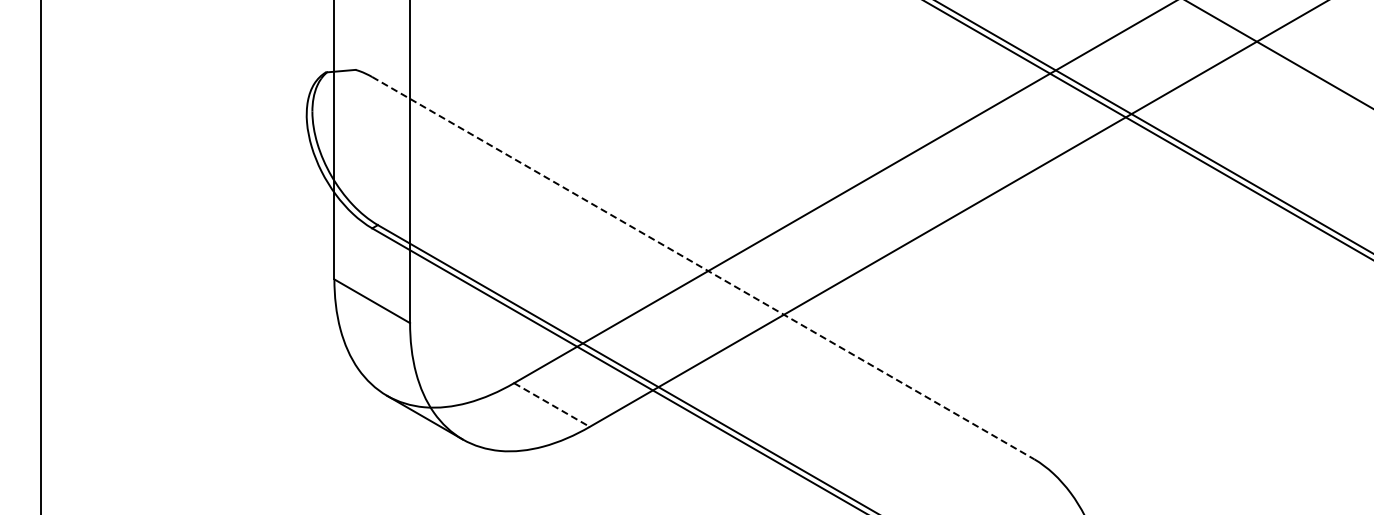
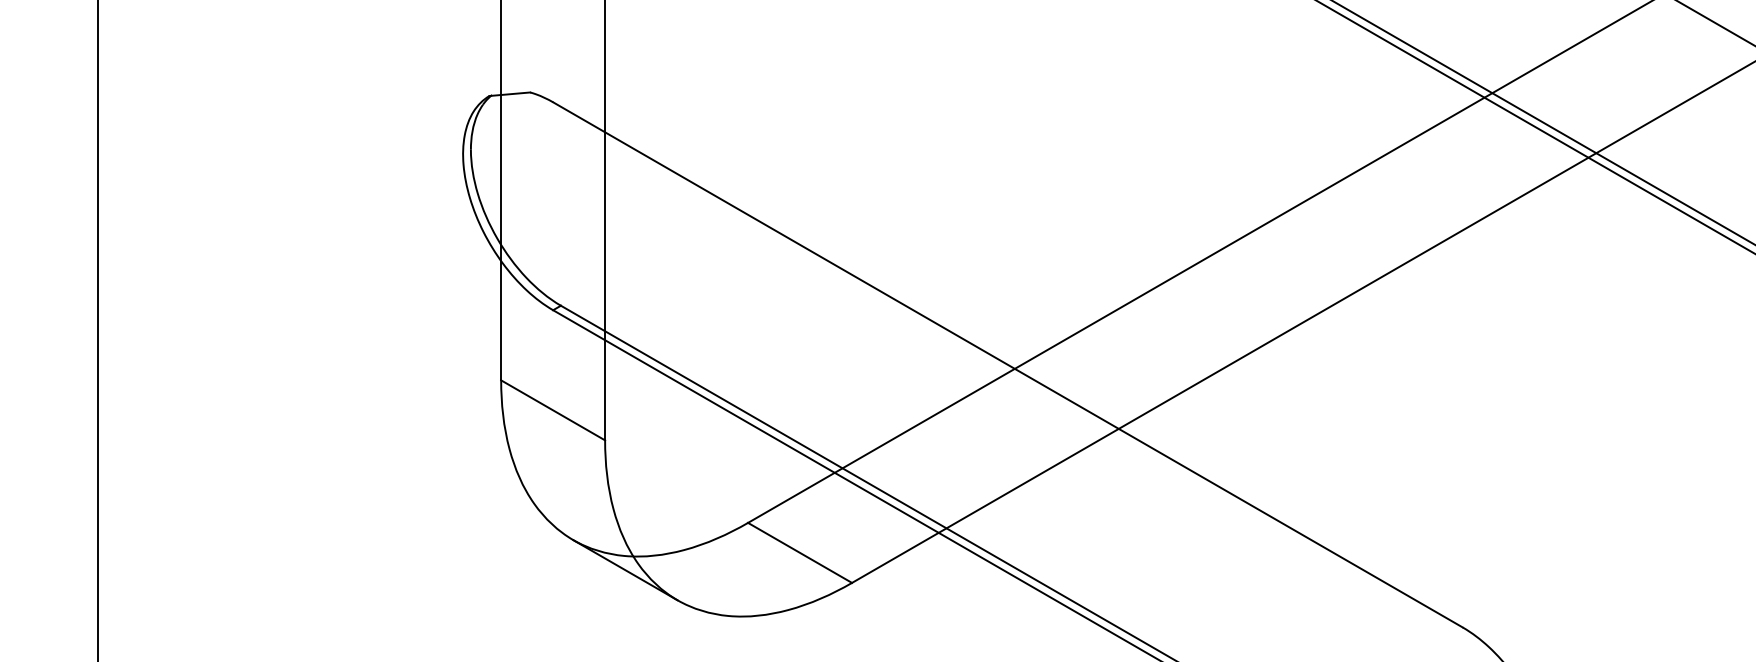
line: (703, 268) -> (1008, 365), dashed -> solid
line: (551, 405) -> (799, 553), dashed -> solid

